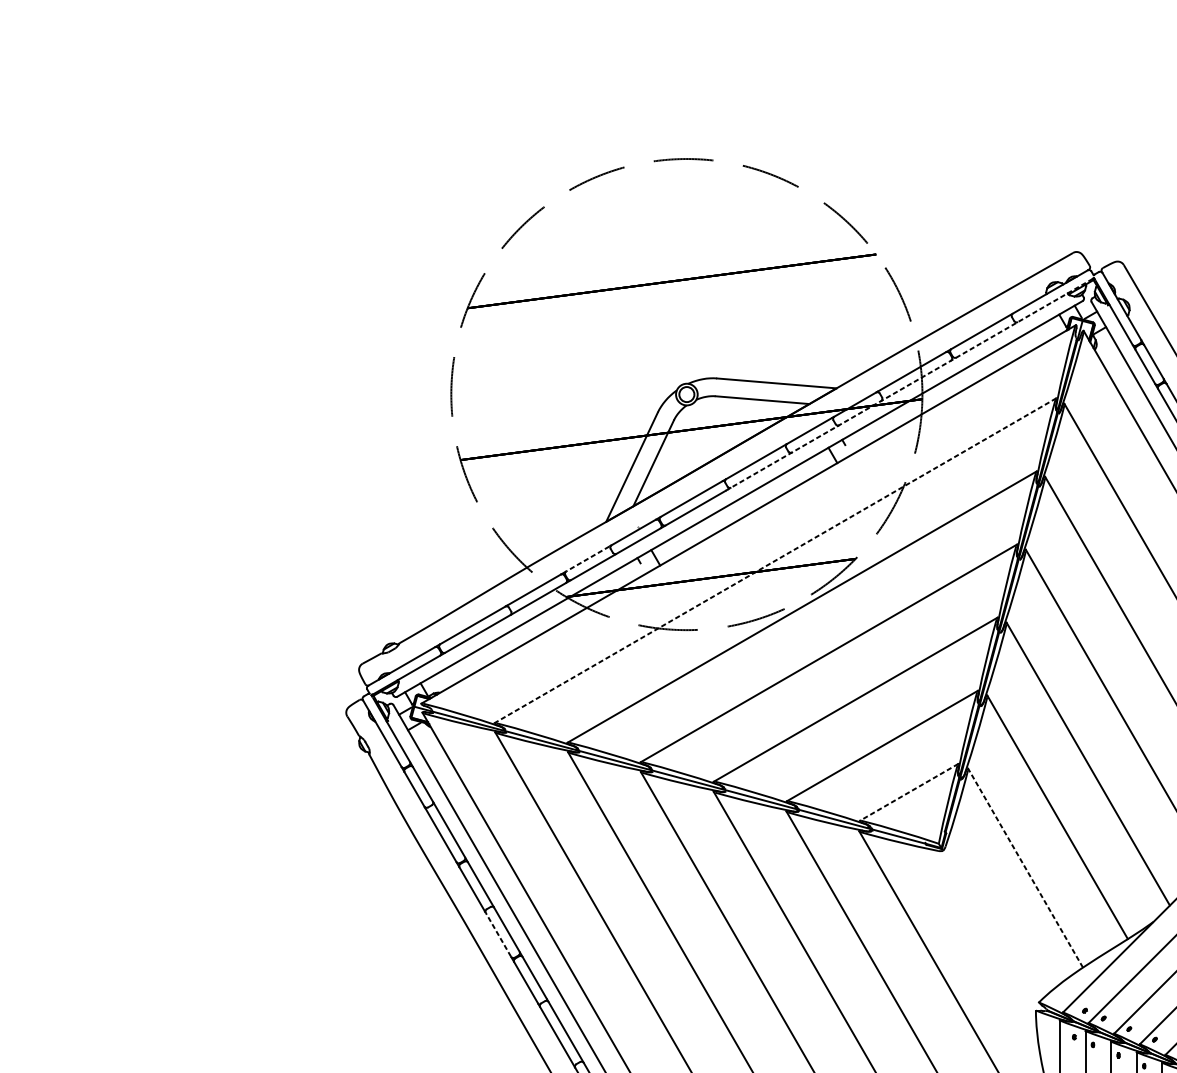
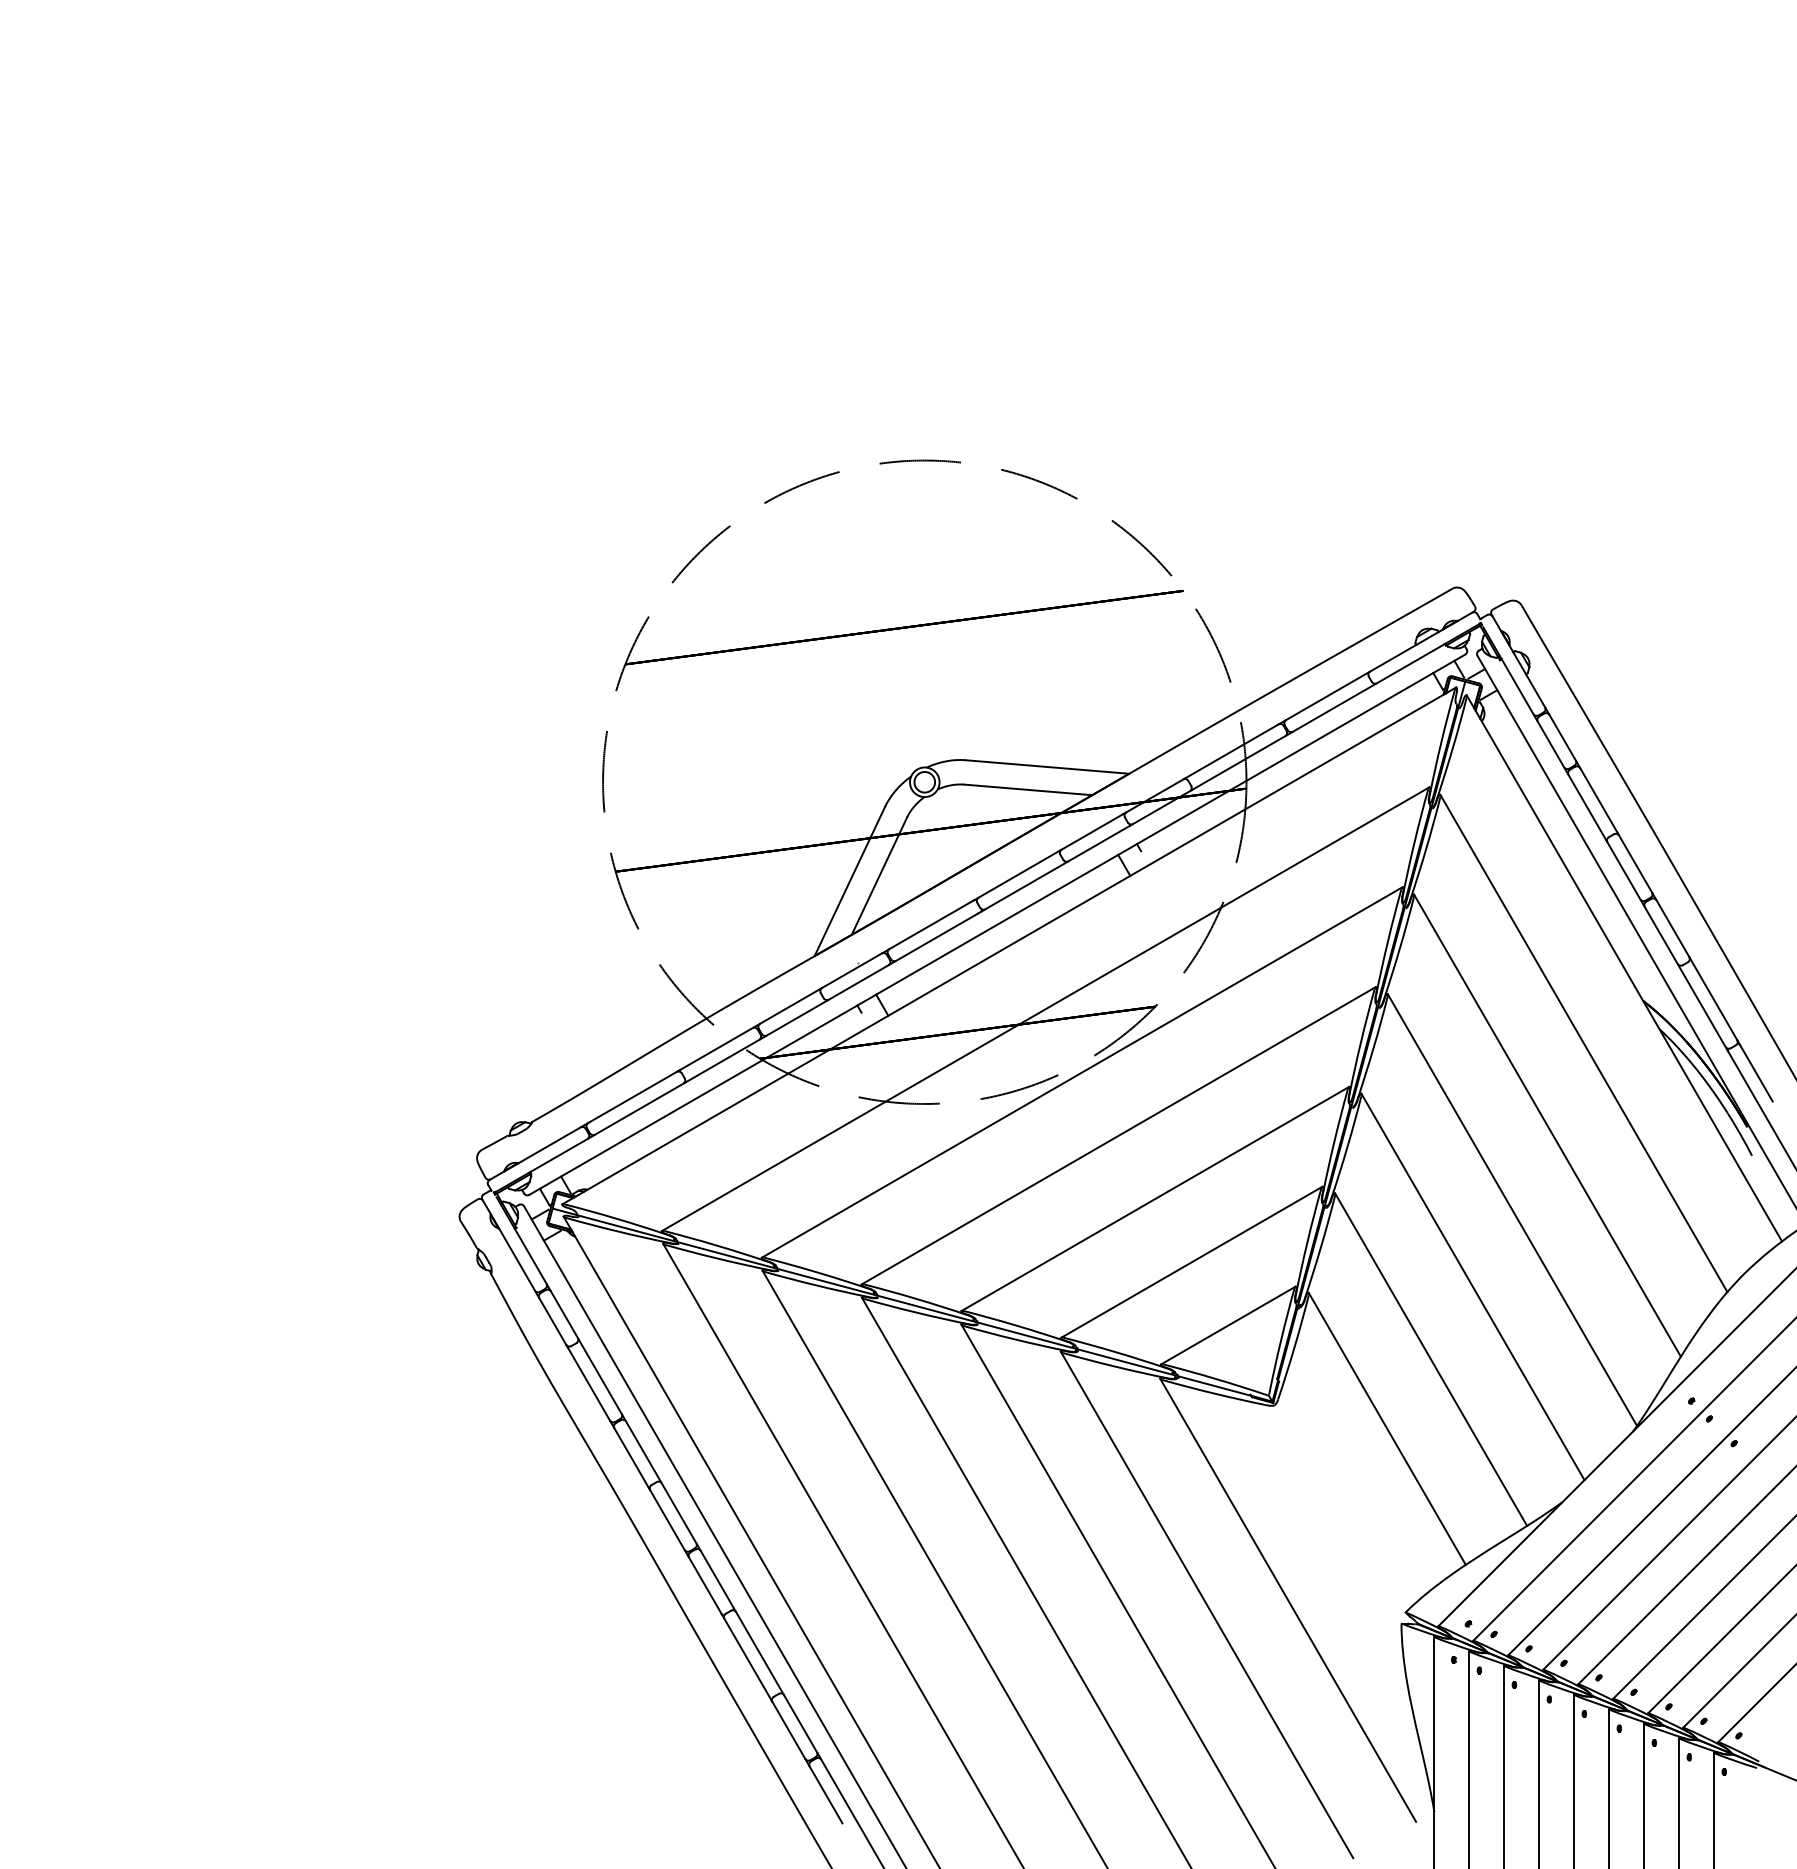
line: (909, 384) -> (1229, 768), dashed -> solid
line: (587, 558) -> (789, 1006), dashed -> solid
line: (775, 560) -> (1045, 1009), dashed -> solid
line: (909, 792) -> (1228, 1325), dashed -> solid
line: (1025, 867) -> (1387, 1428), dashed -> solid
line: (498, 934) -> (667, 1519), dashed -> solid

